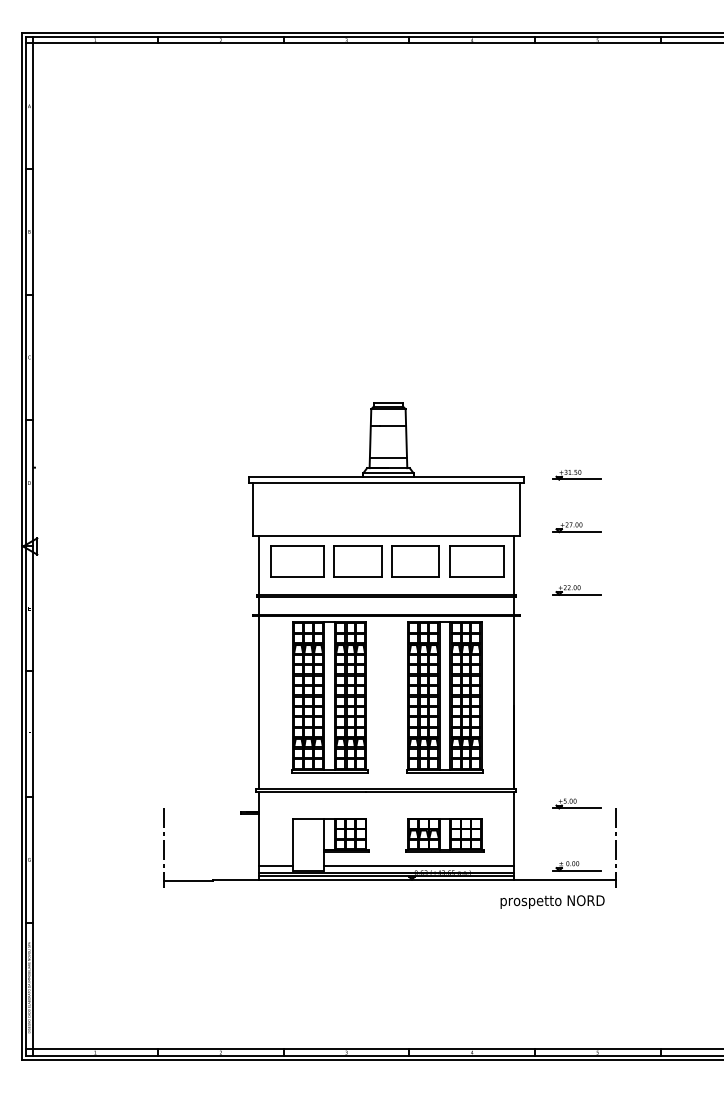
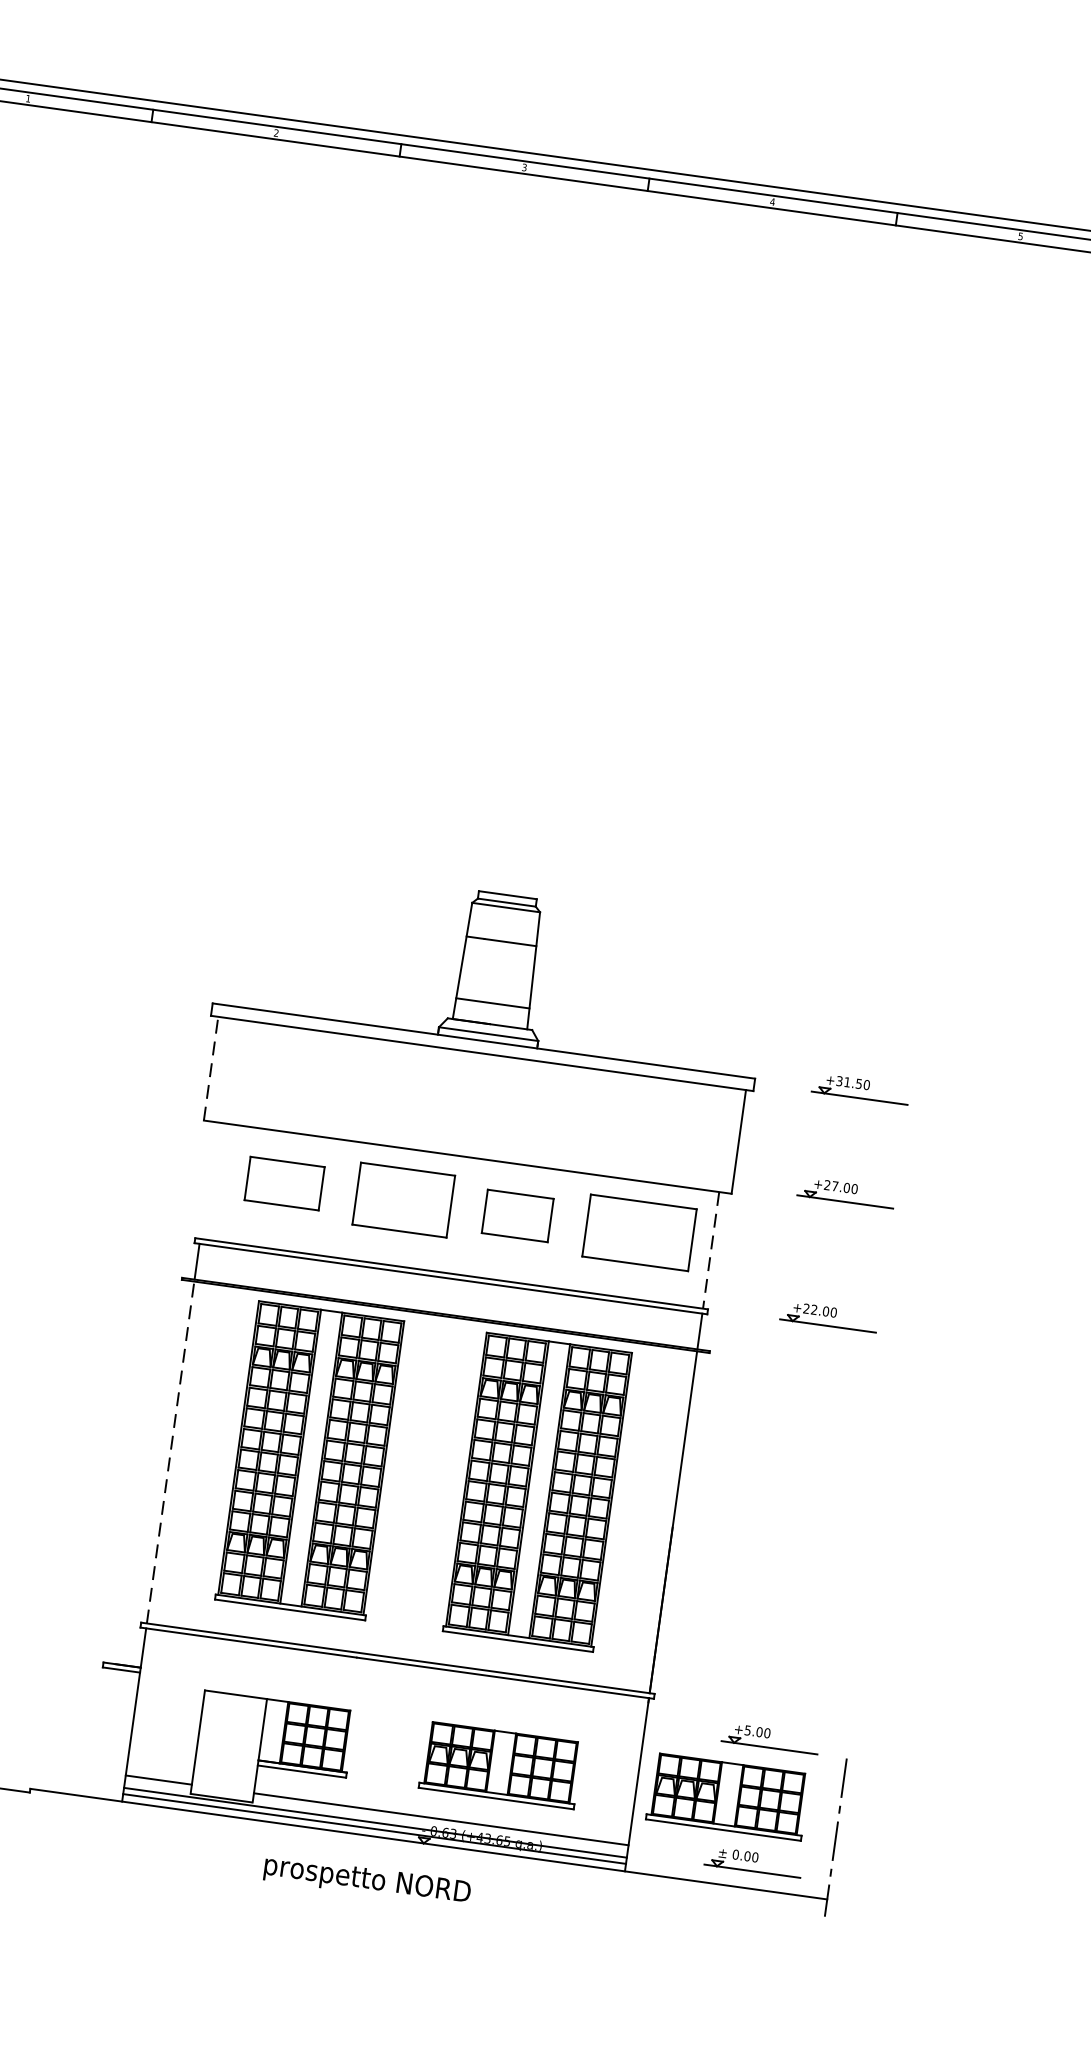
line: (253, 509) -> (212, 1068), solid -> dashed
part: (297, 561) -> (284, 1183), size x0.7
part: (415, 561) -> (517, 1215), size x0.7
line: (259, 564) -> (208, 1179), removed
line: (513, 565) -> (710, 1250), solid -> dashed
line: (259, 702) -> (171, 1451), solid -> dashed
part: (559, 835) -> (727, 1796), added
text: (552, 901) -> (367, 1879), moved

